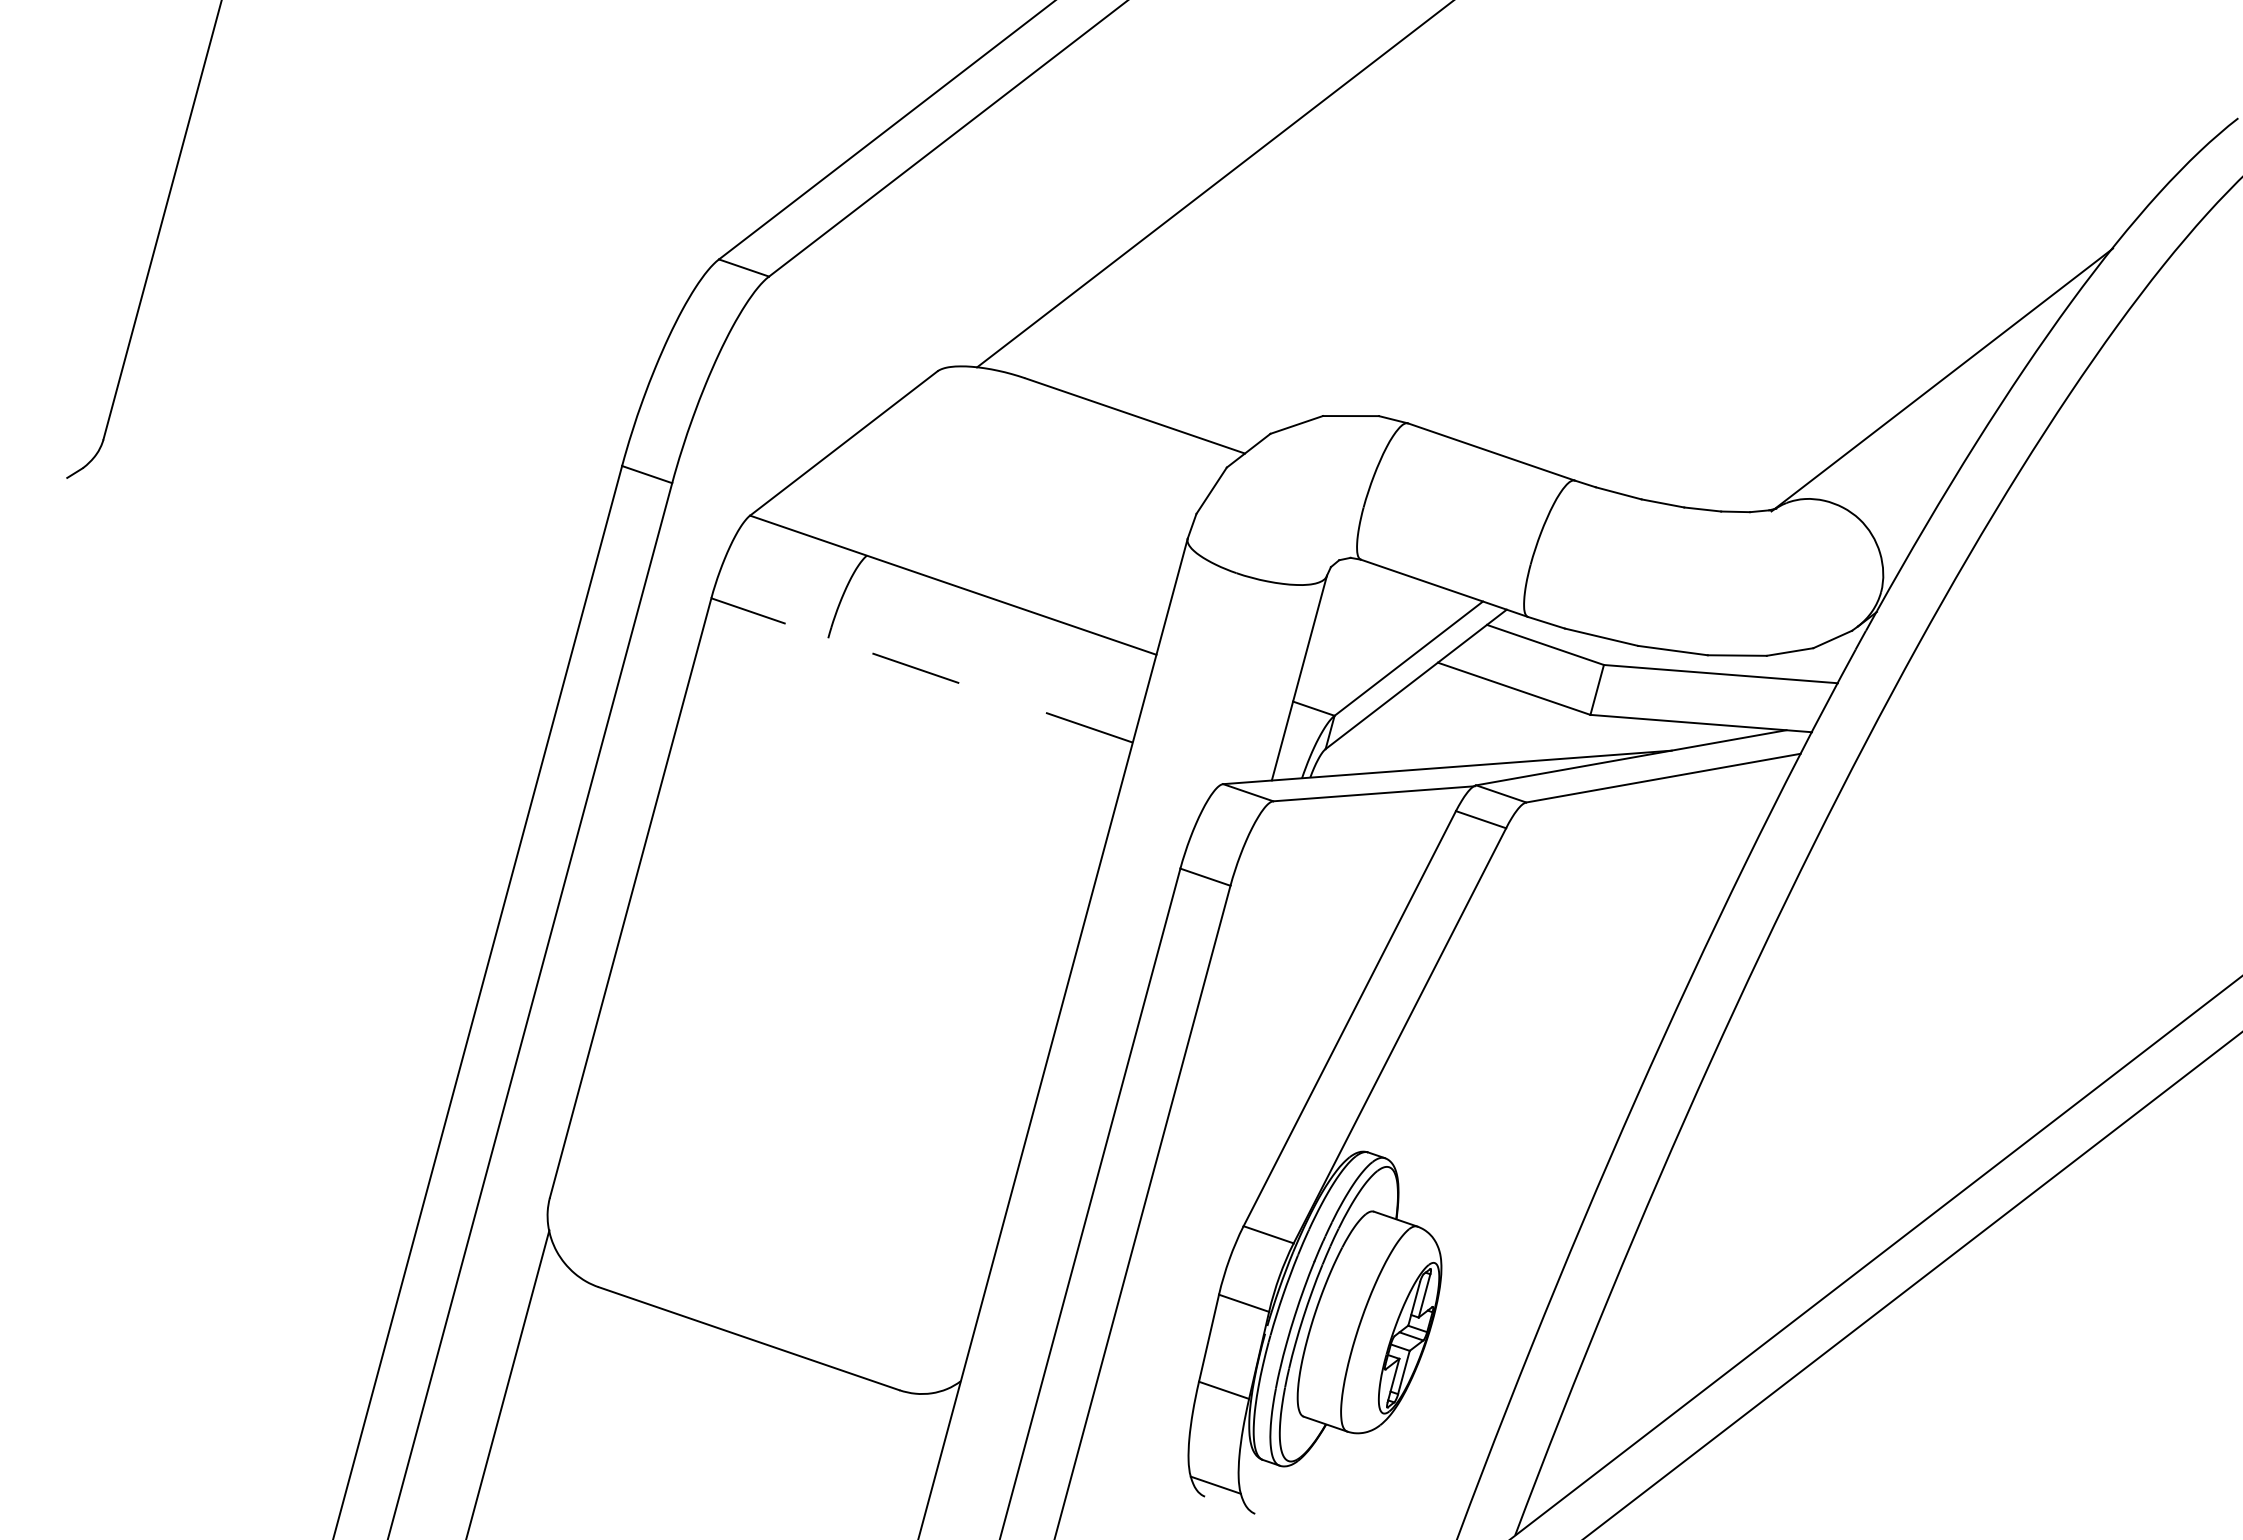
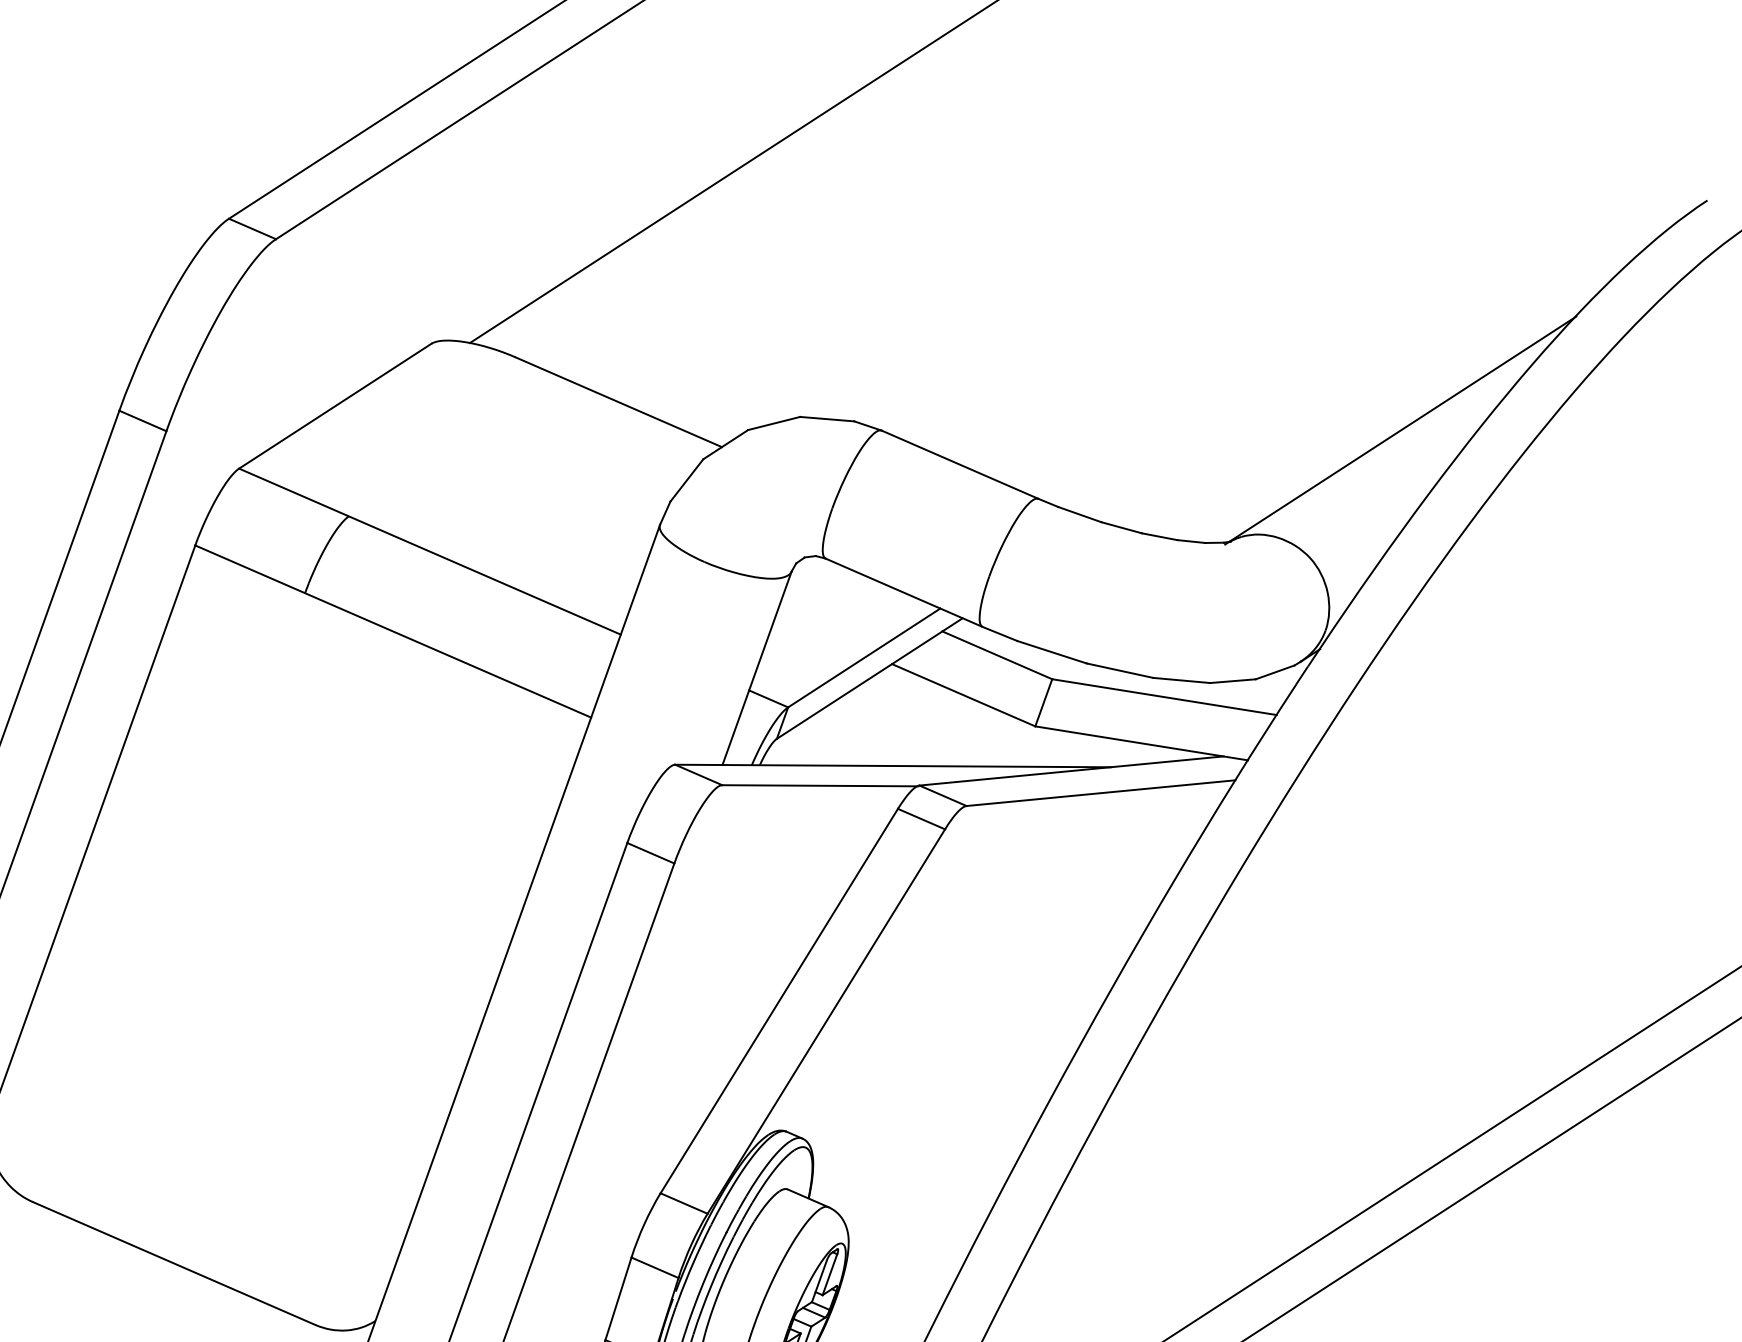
line: (922, 670) -> (393, 631), dashed -> solid

